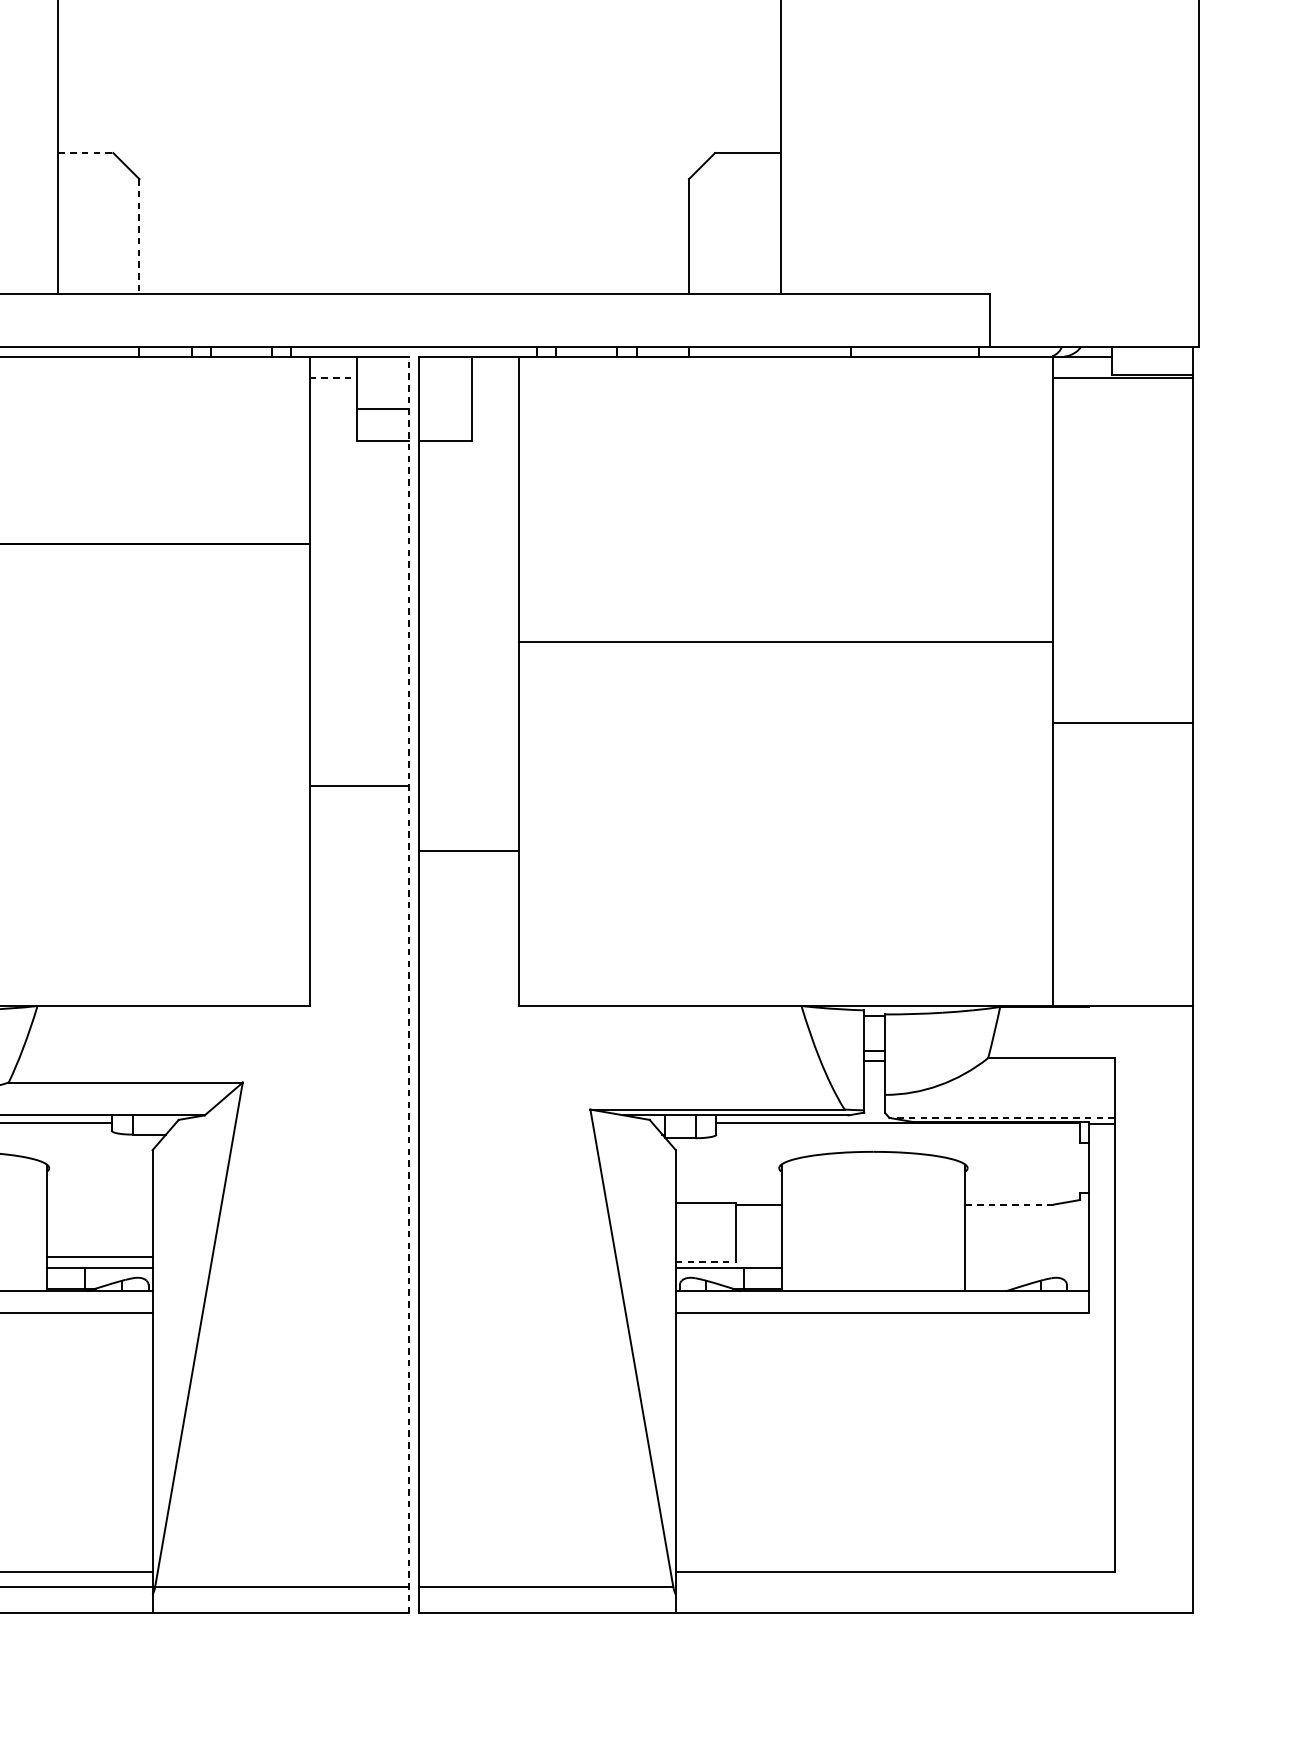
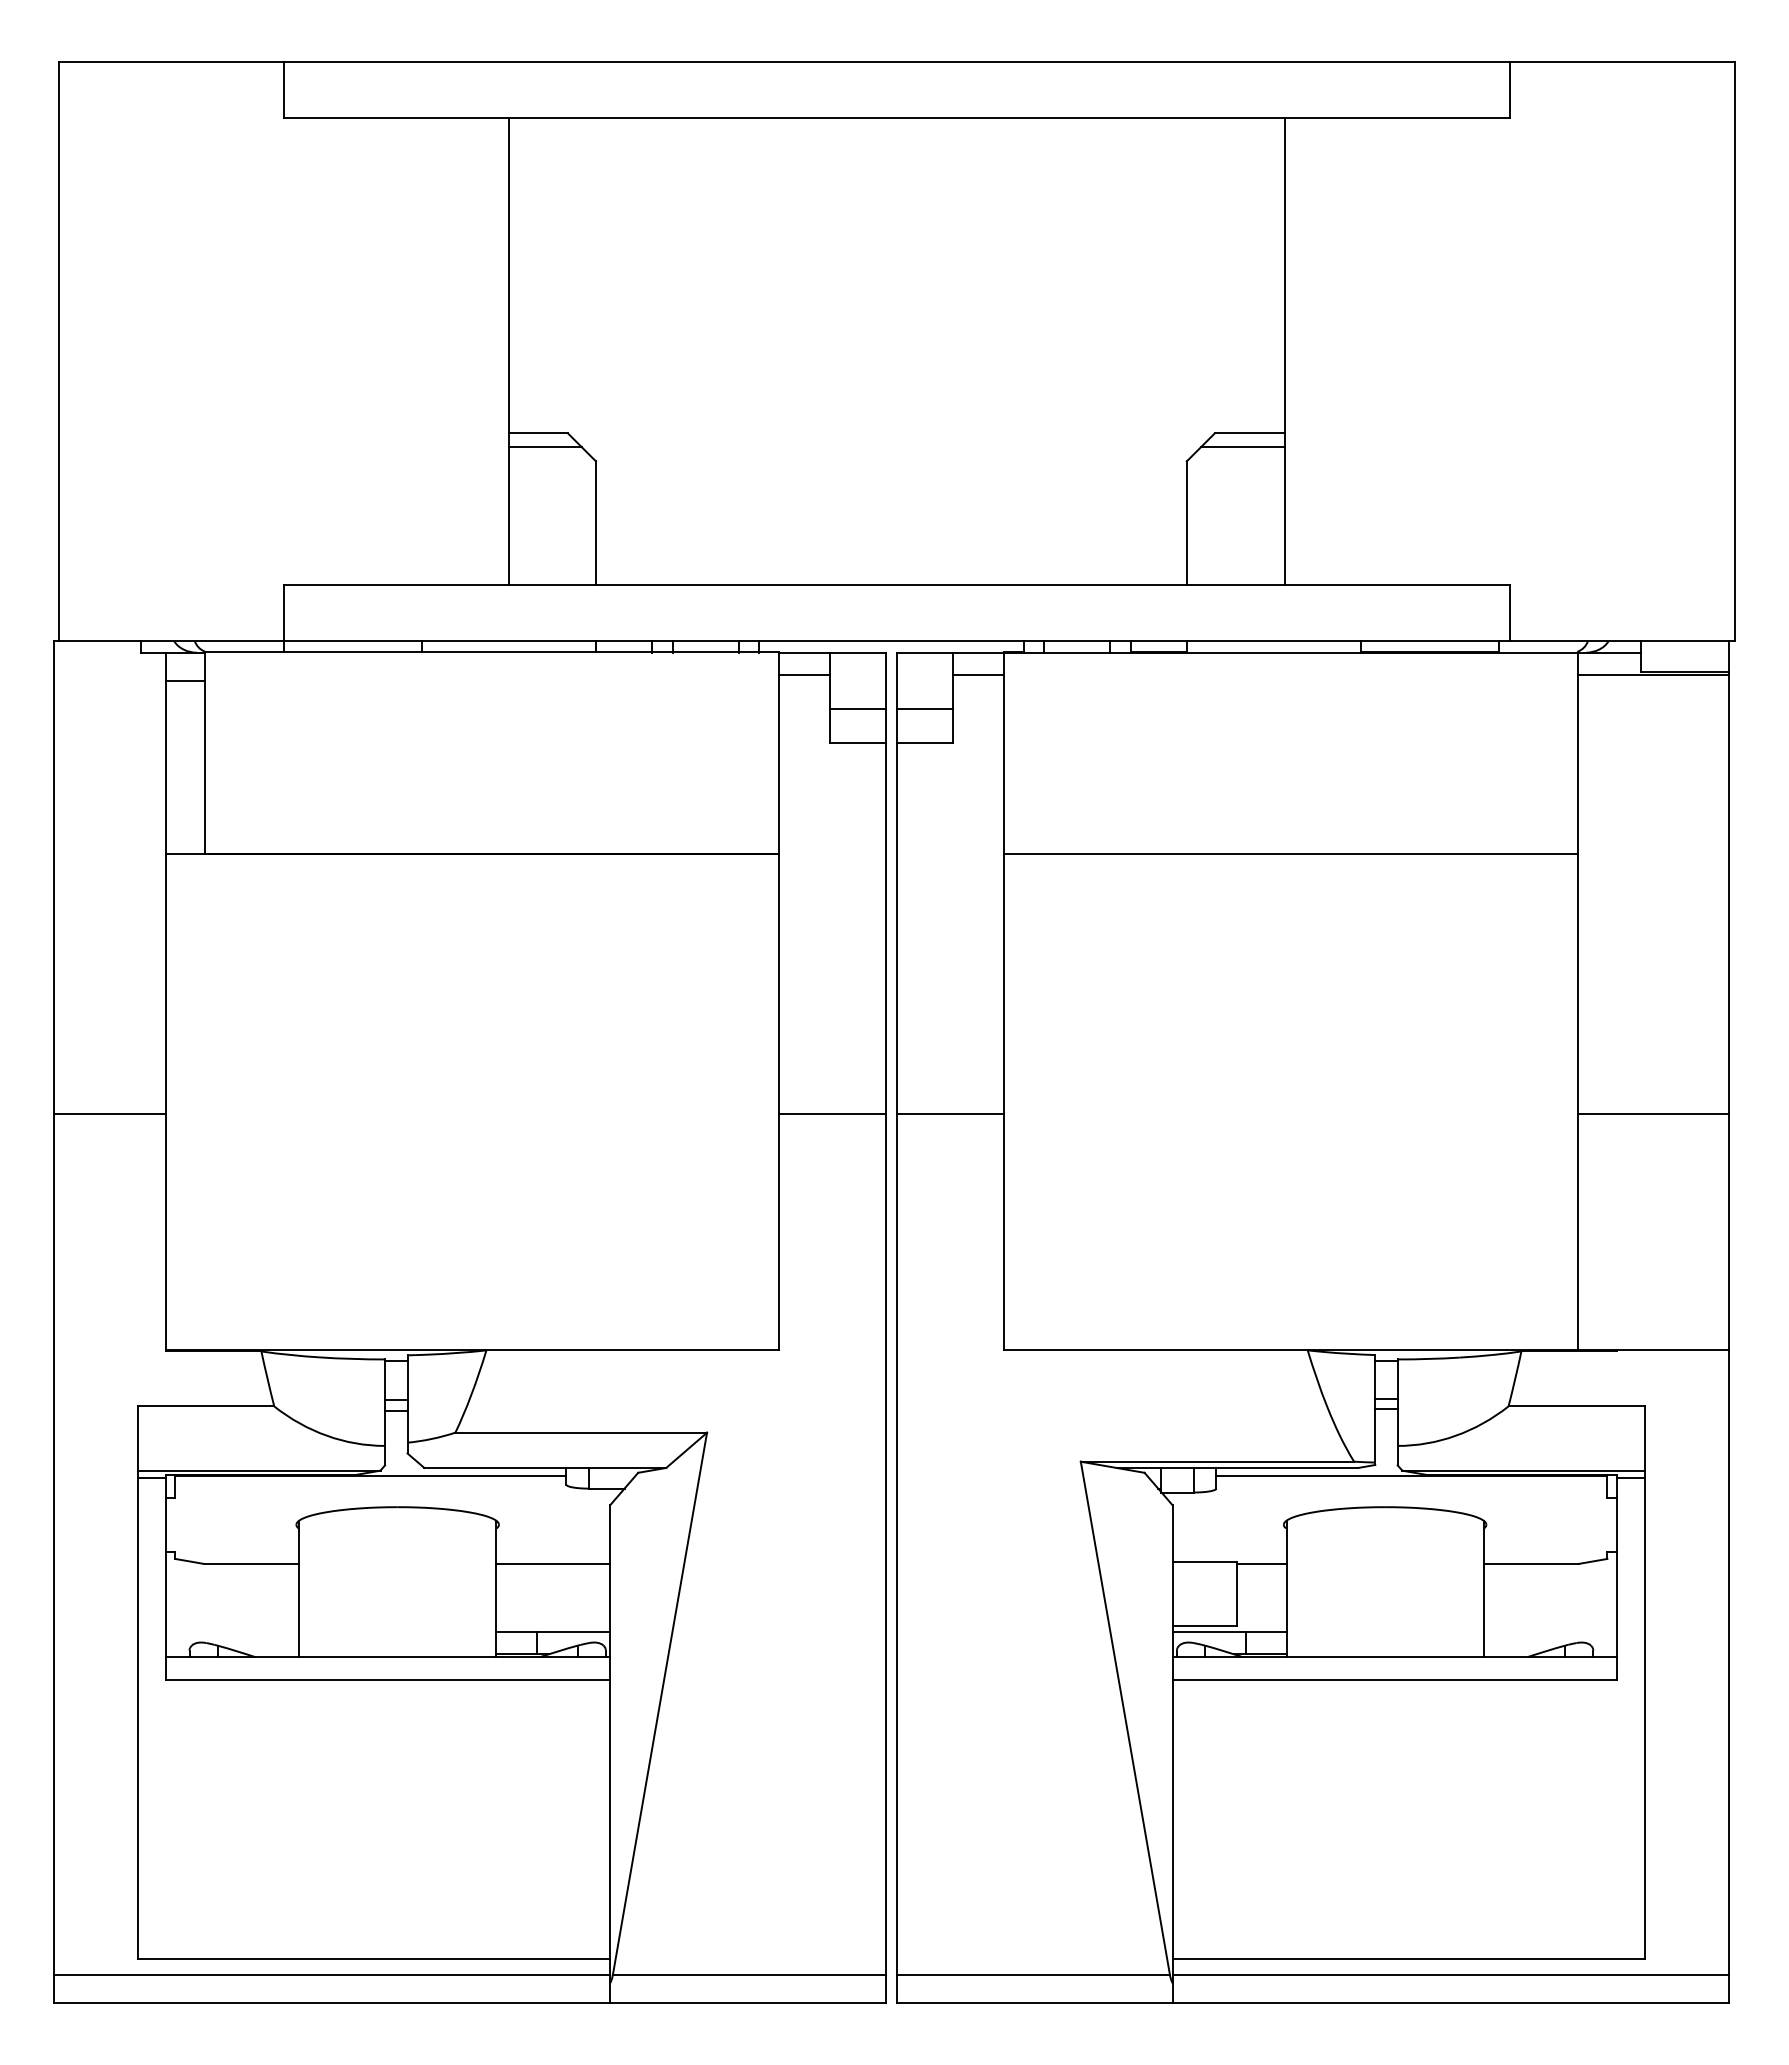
line: (85, 153) -> (538, 433), dashed -> solid
line: (91, 166) -> (544, 447), added
line: (740, 166) -> (1242, 447), added
line: (139, 236) -> (596, 523), dashed -> solid
line: (333, 378) -> (804, 675), dashed -> solid
line: (495, 378) -> (978, 675), added
line: (445, 409) -> (925, 708), added
line: (785, 641) -> (1290, 853), moved
line: (1123, 723) -> (1653, 1114), moved
line: (469, 851) -> (950, 1114), moved
line: (408, 984) -> (885, 1327), dashed -> solid
line: (1002, 1117) -> (1523, 1470), dashed -> solid
line: (1009, 1204) -> (1531, 1563), dashed -> solid
line: (99, 1256) -> (553, 1563), moved
line: (706, 1261) -> (1205, 1625), dashed -> solid
line: (934, 1586) -> (1450, 1974), added

